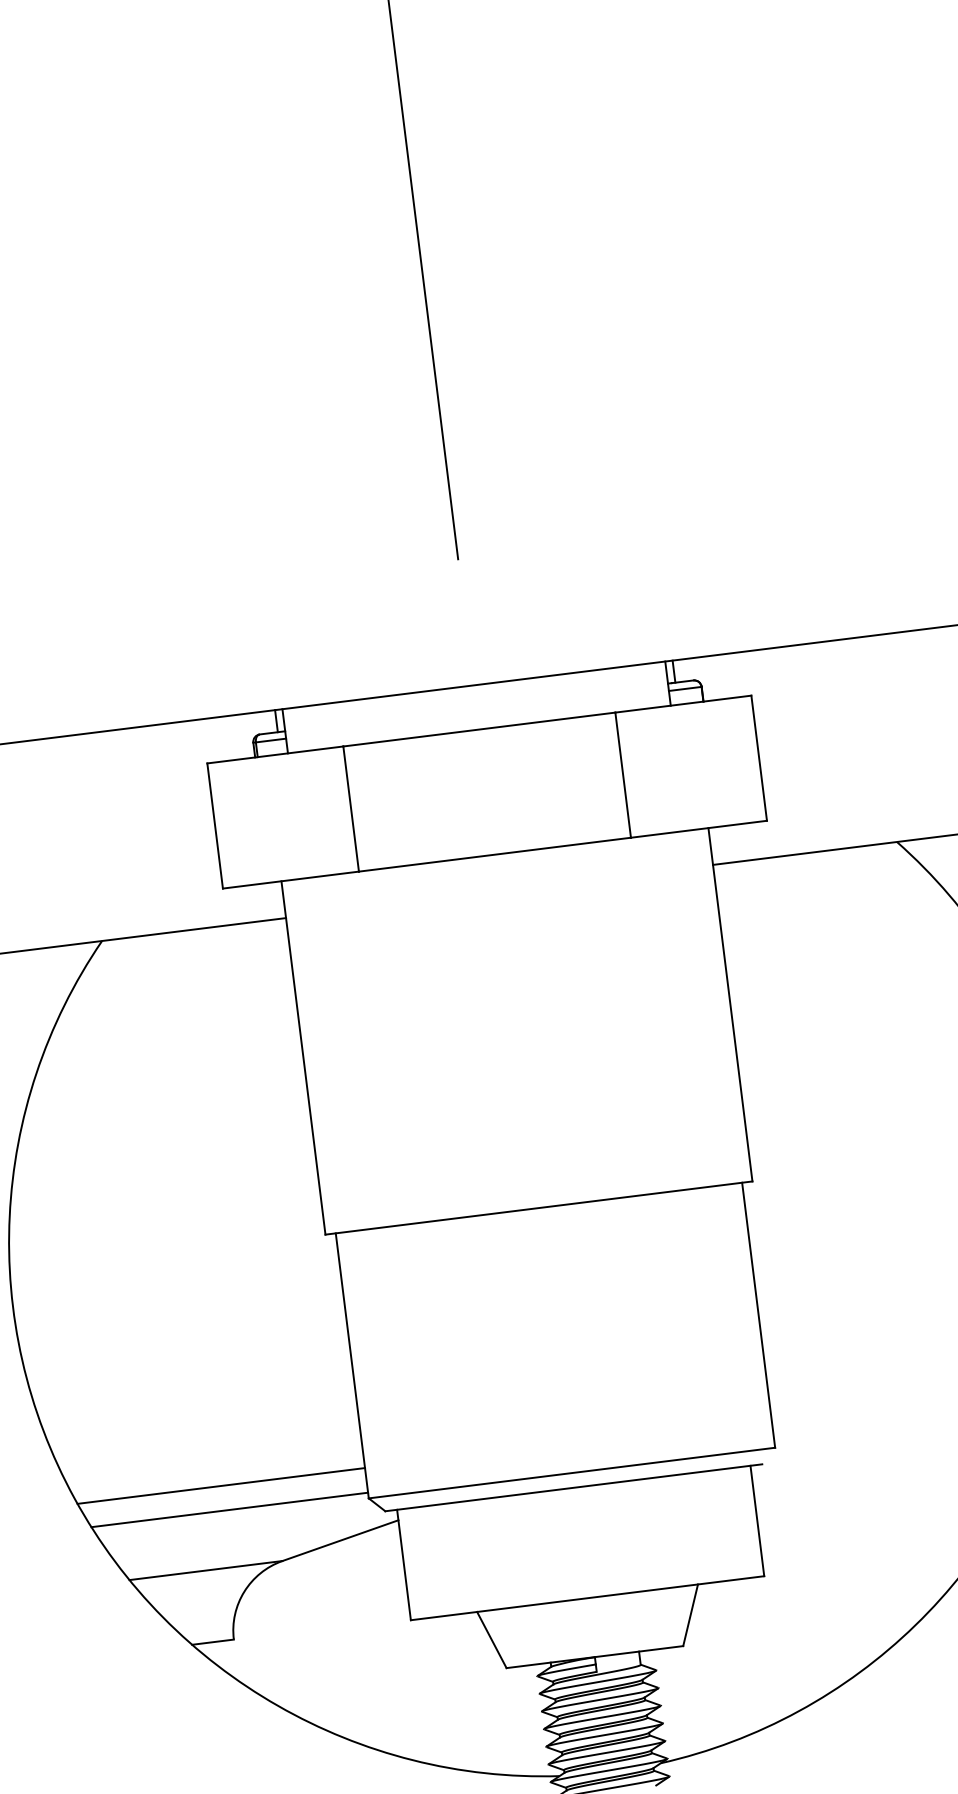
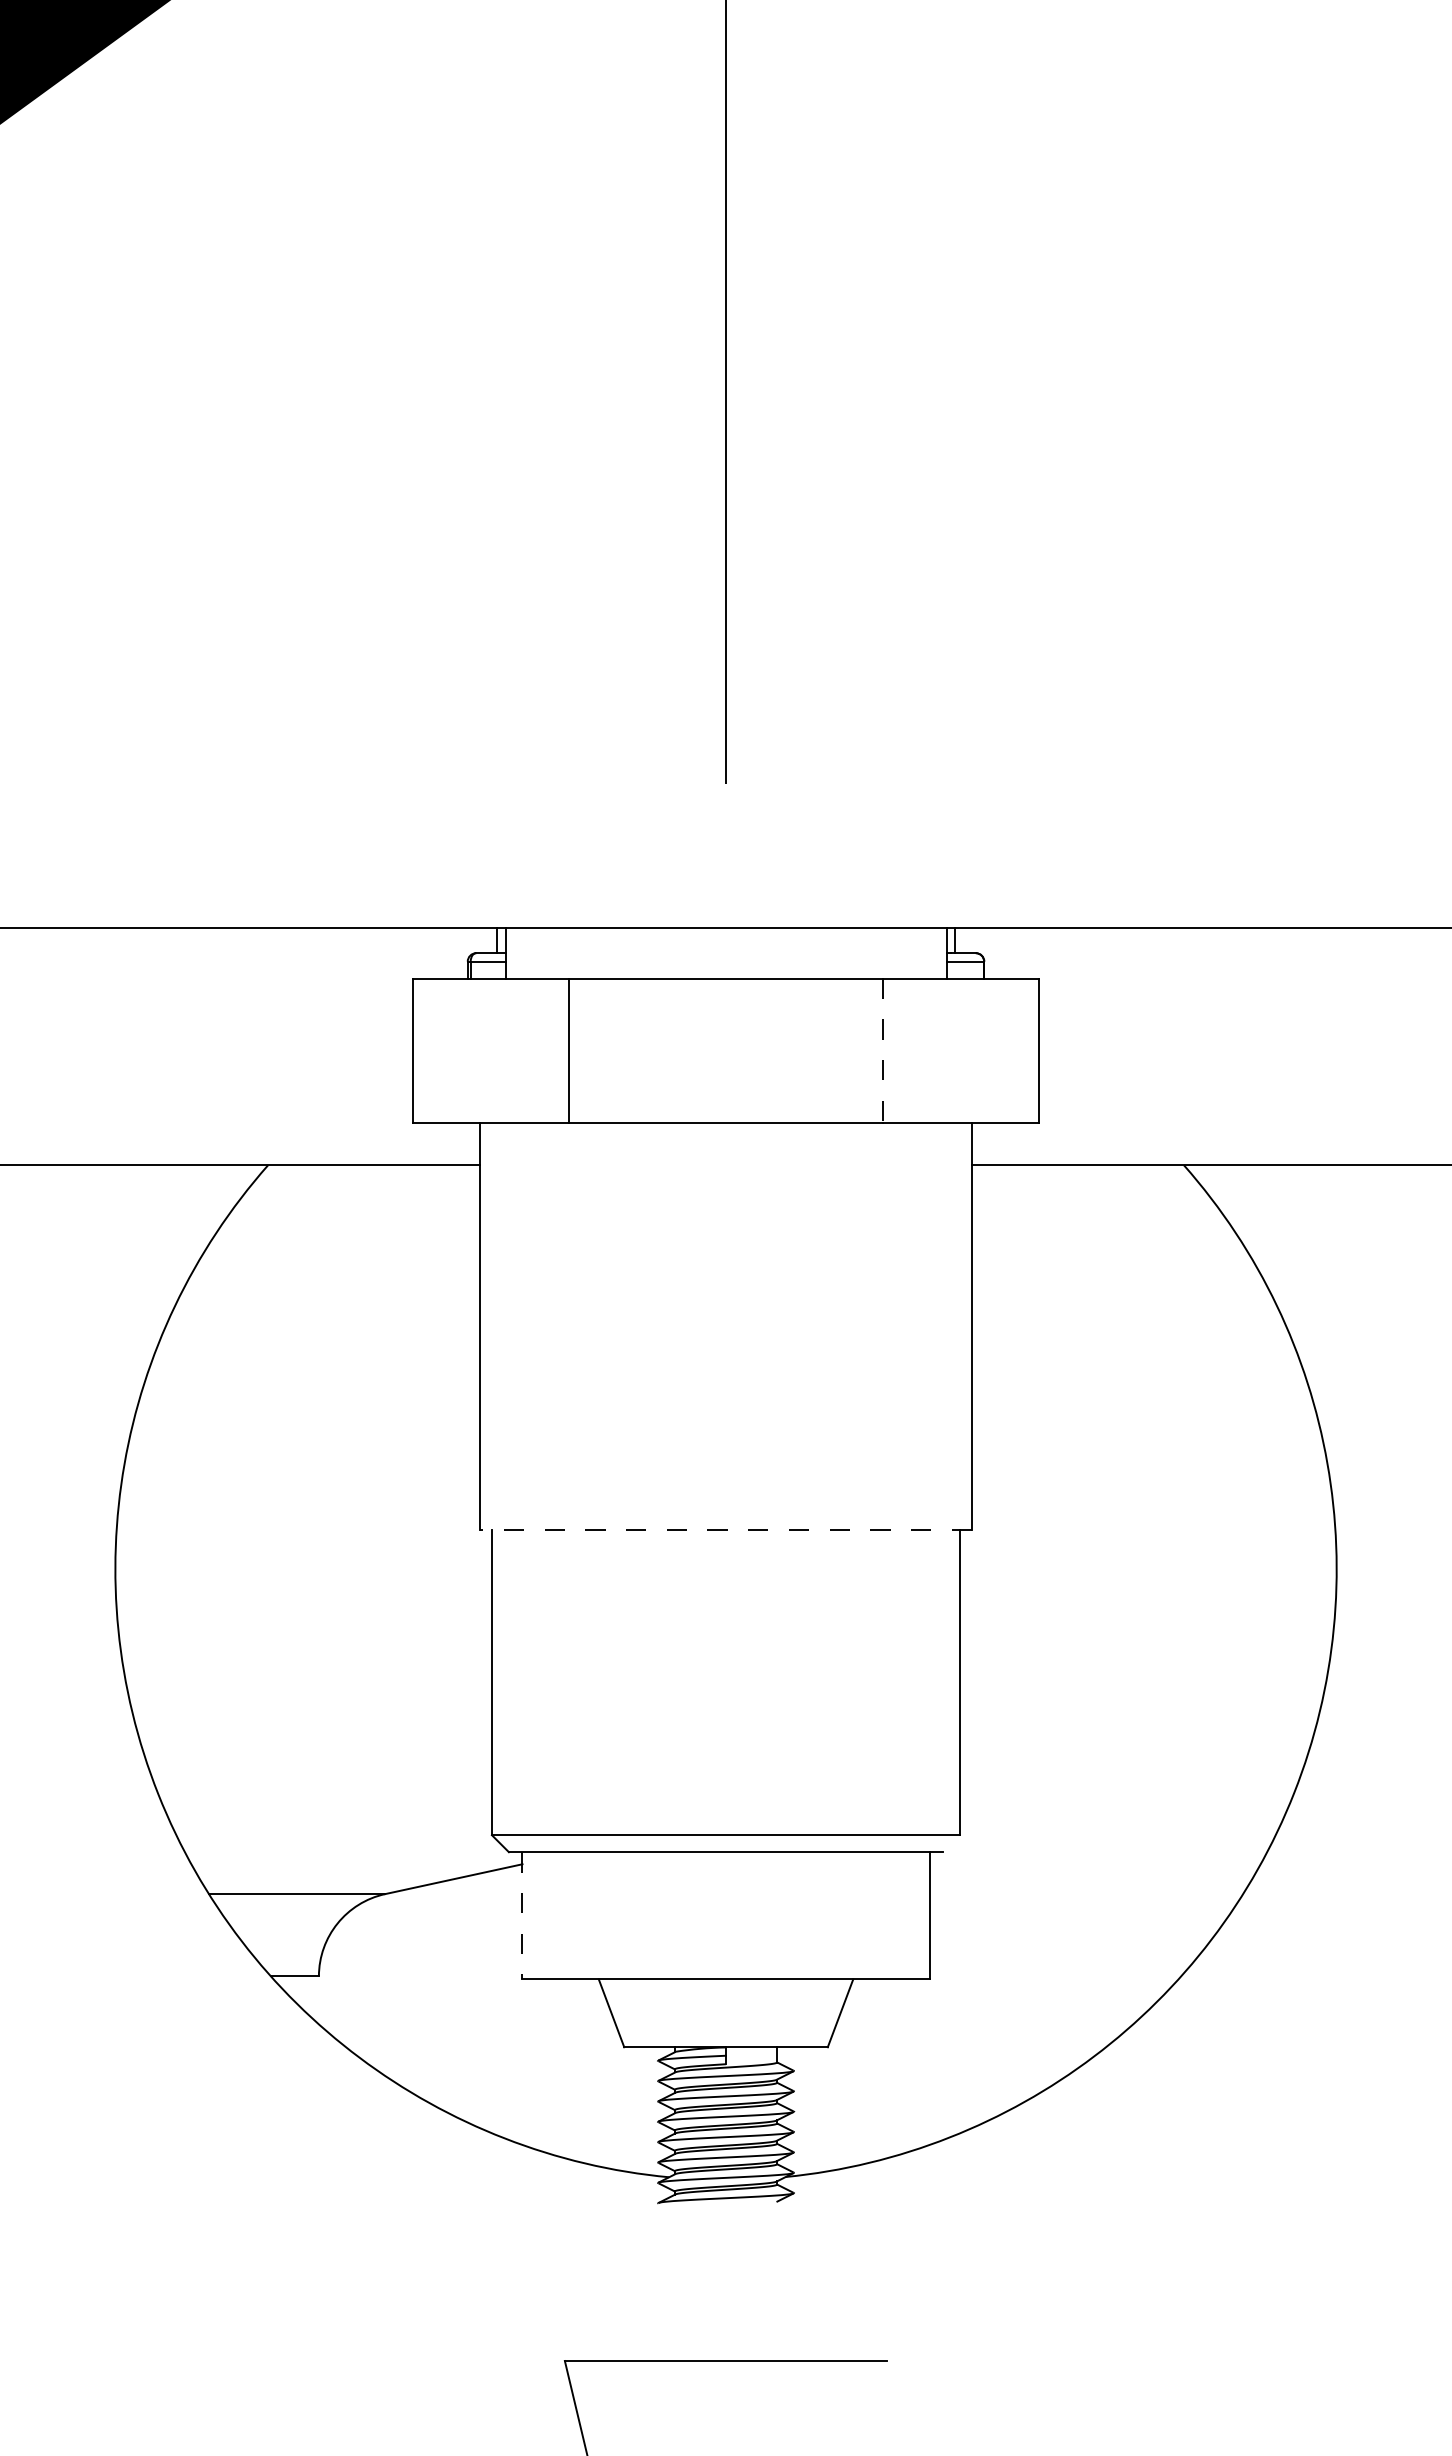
line: (623, 775) -> (882, 1051), solid -> dashed
line: (539, 1207) -> (726, 1529), solid -> dashed
line: (220, 1486) -> (325, 1800), removed
line: (229, 1509) -> (332, 1828), removed
line: (403, 1564) -> (522, 1915), solid -> dashed

